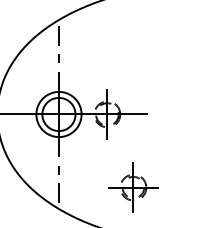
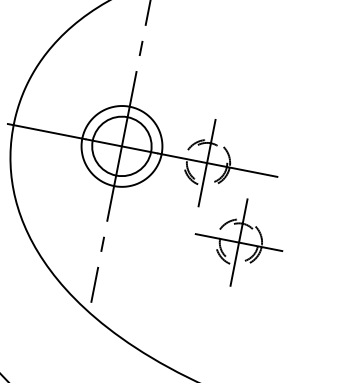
part: (133, 187) -> (239, 242), moved

